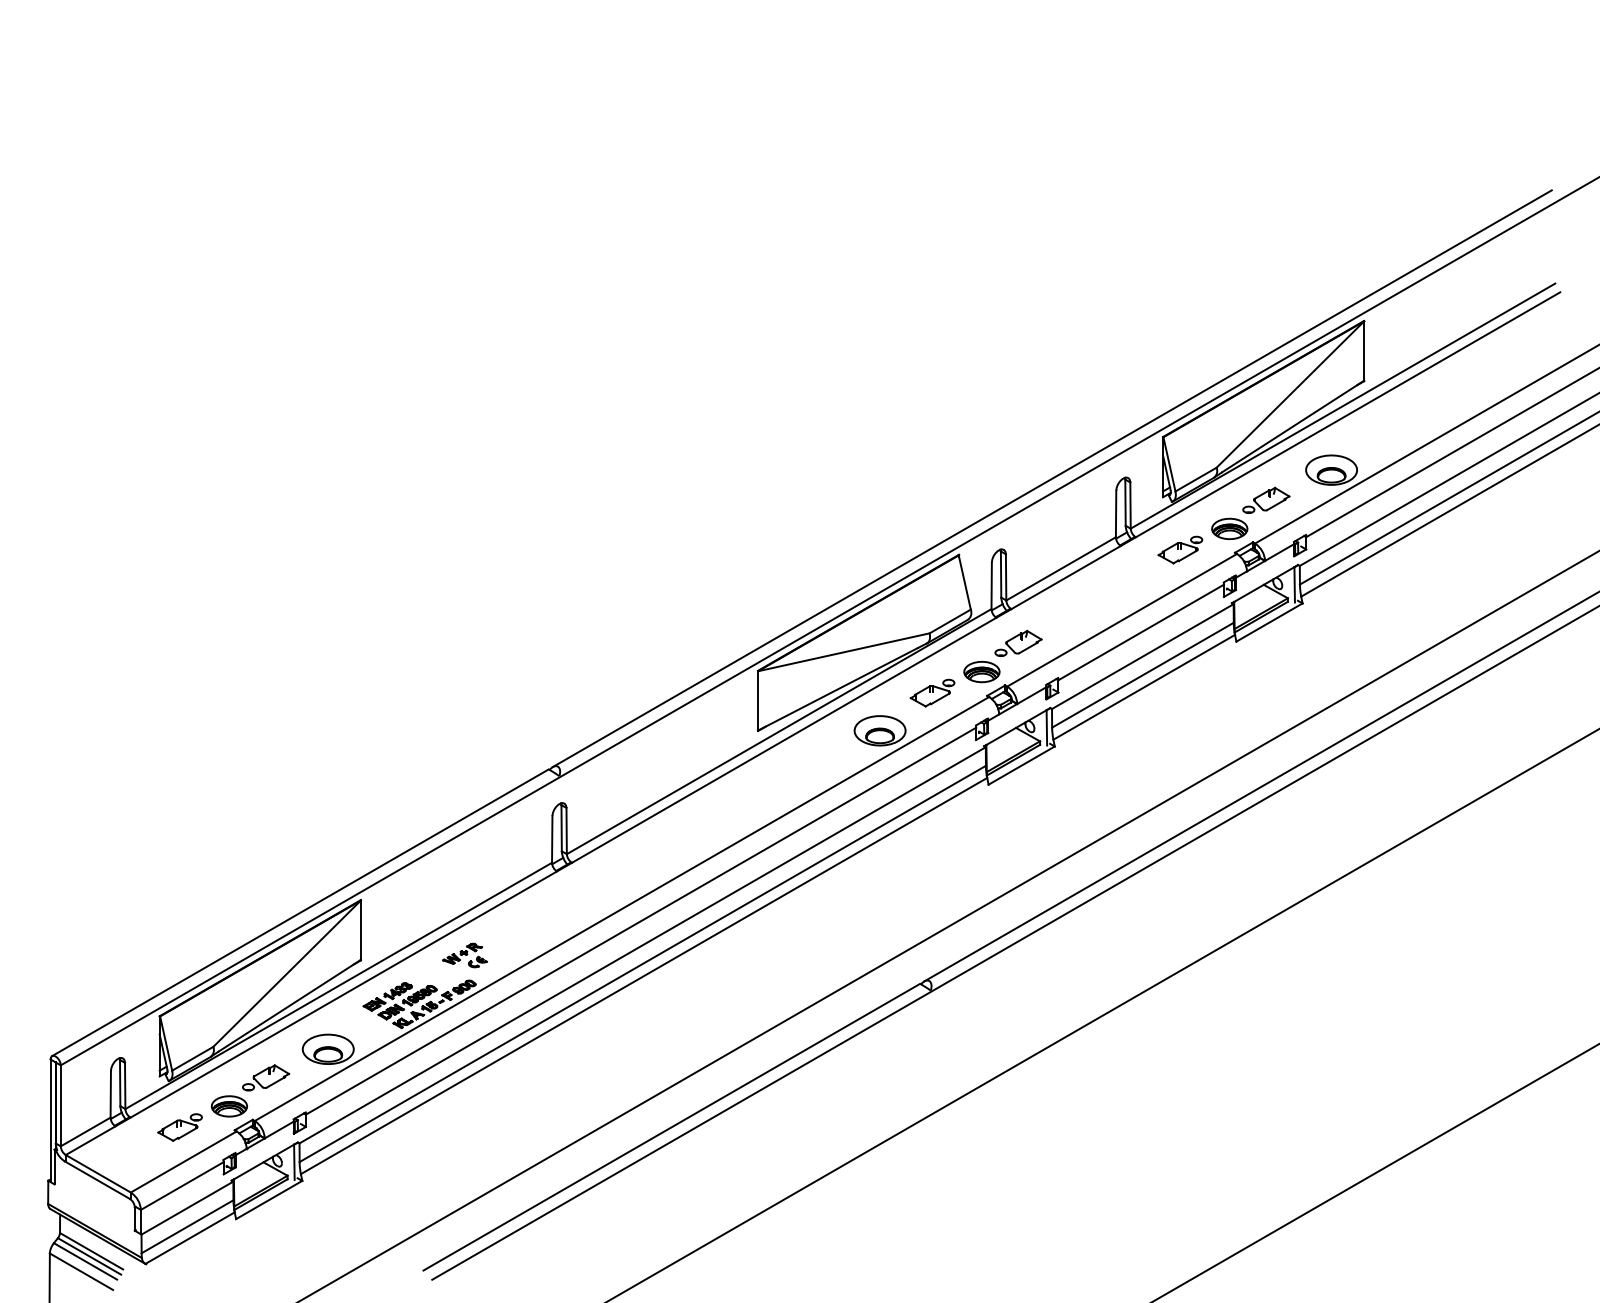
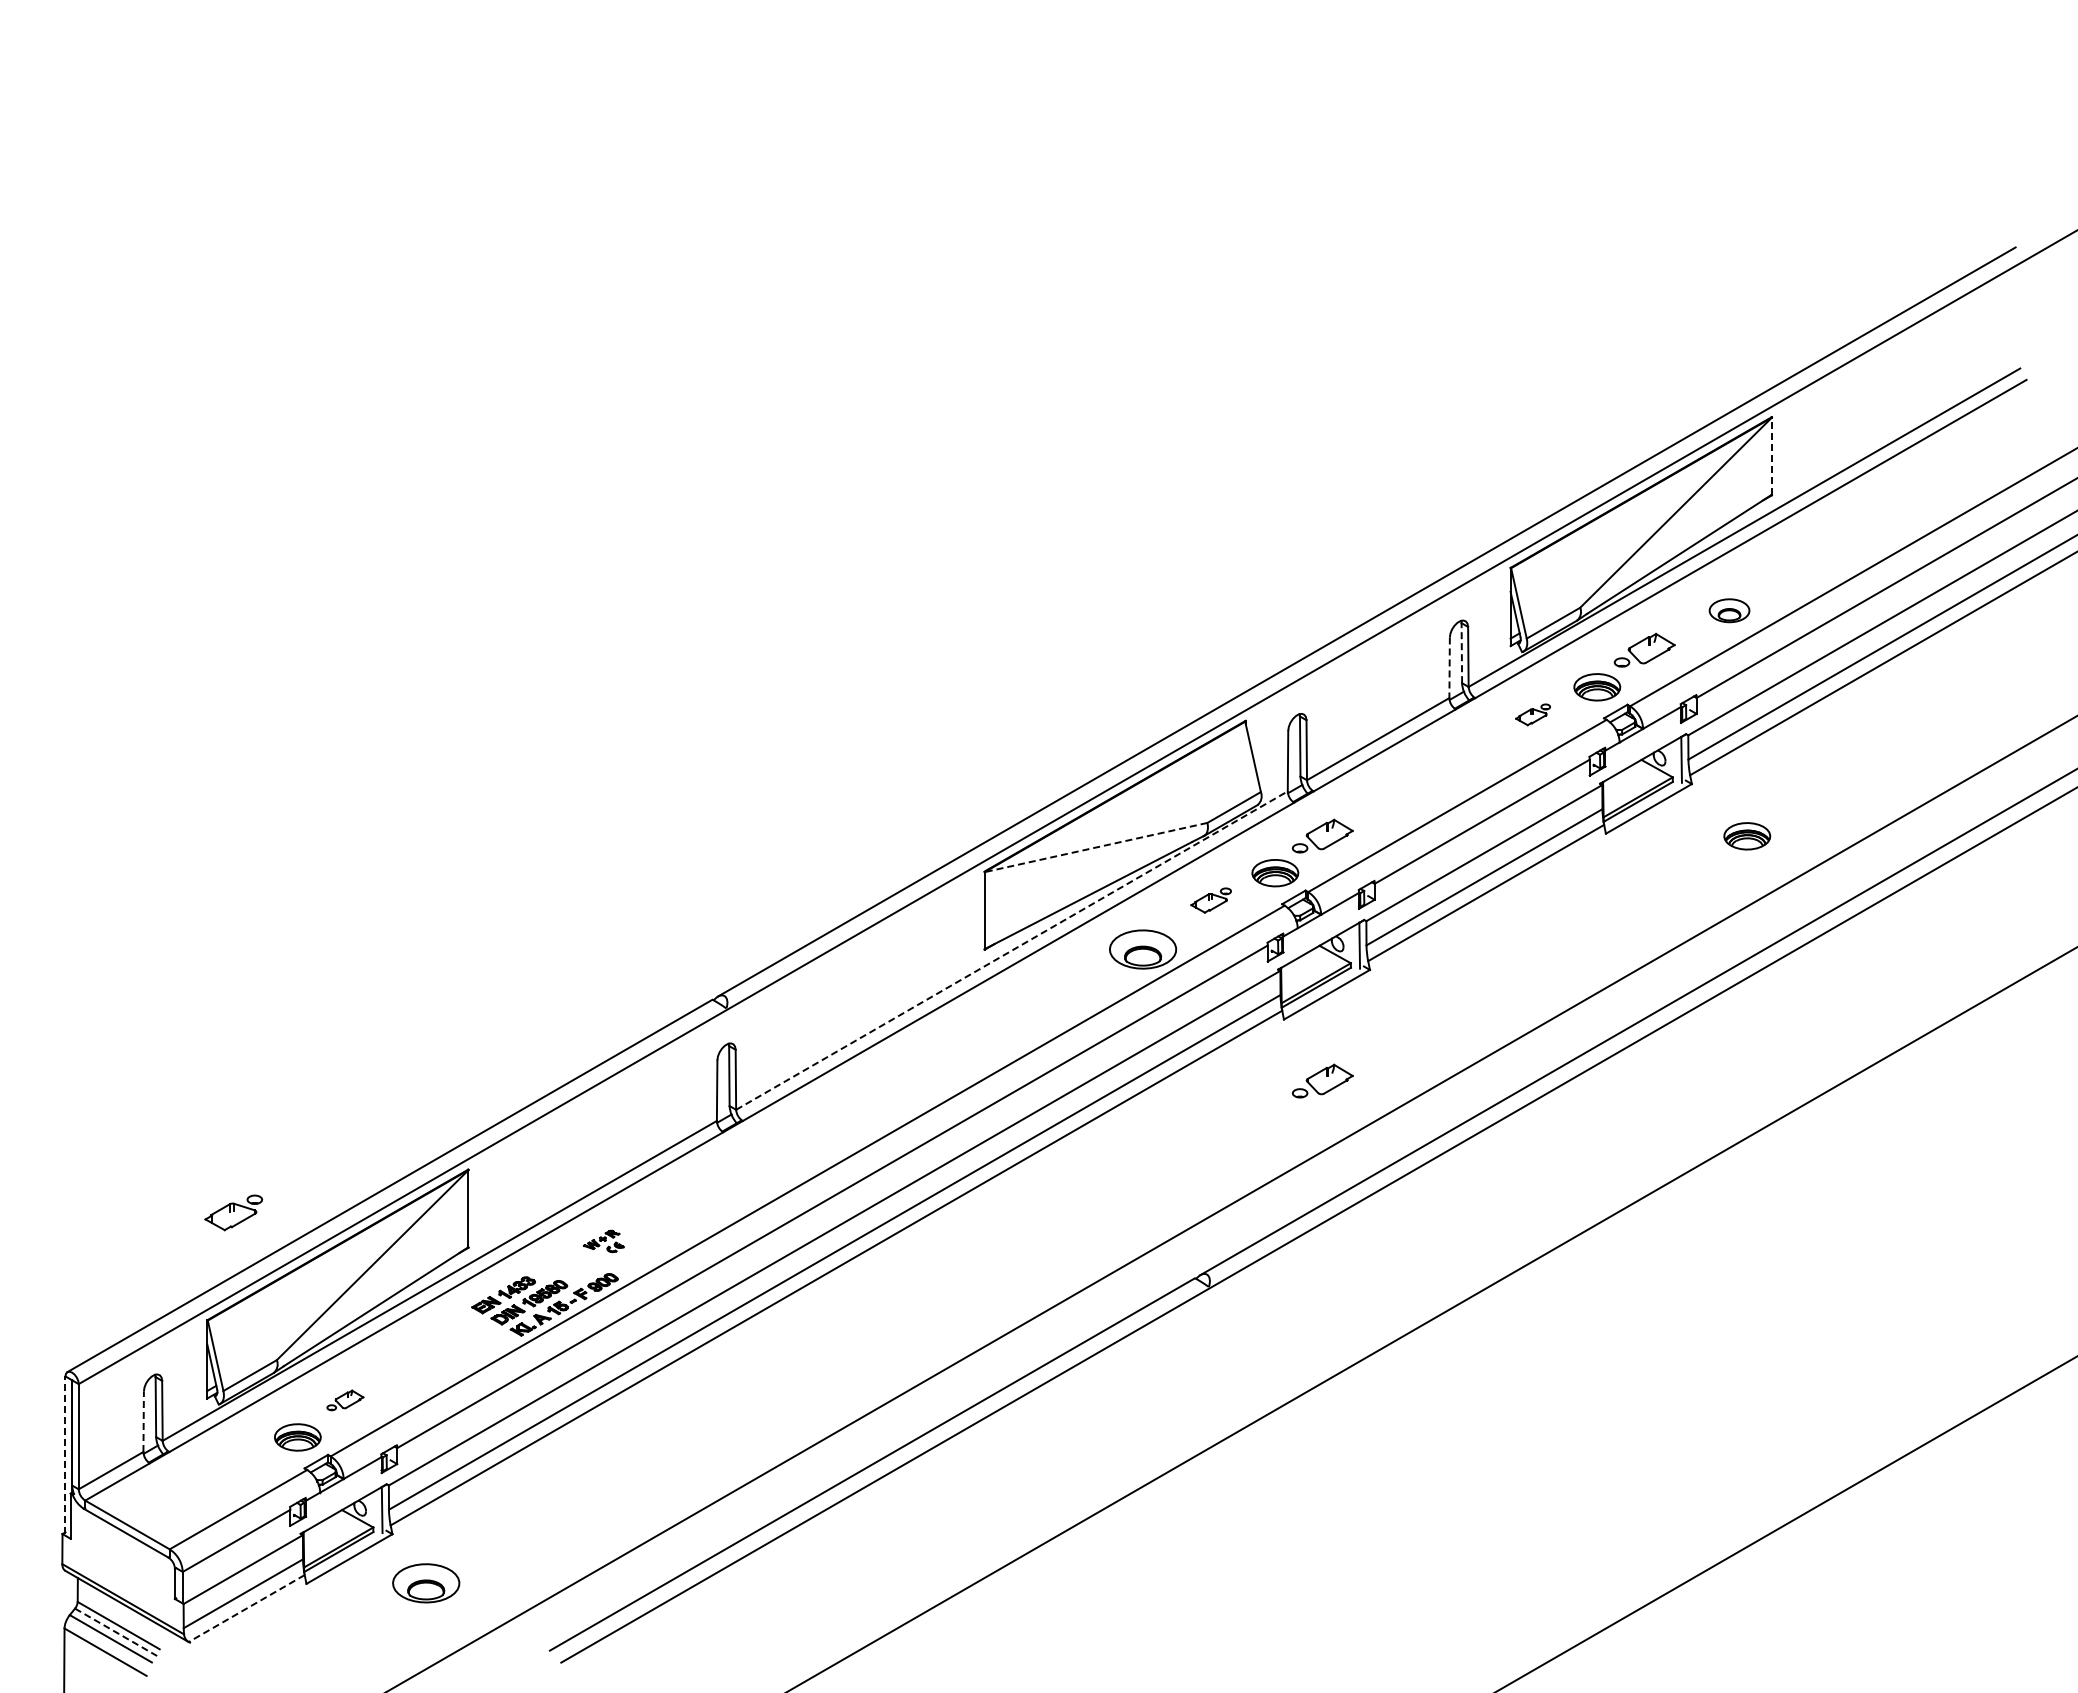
line: (1363, 351) -> (1771, 456), solid -> dashed
part: (1331, 469) -> (1729, 610), size x0.6
line: (1125, 502) -> (1461, 652), solid -> dashed
line: (1116, 514) -> (1449, 668), solid -> dashed
part: (1179, 549) -> (1532, 714), size x0.6
part: (1345, 643) -> (1747, 836), added
line: (843, 652) -> (1095, 847), solid -> dashed
part: (932, 693) -> (1210, 900), size x0.7
line: (779, 731) -> (1012, 950), solid -> dashed
part: (1018, 831) -> (1322, 1080), added
part: (464, 955) -> (603, 1241), size x0.7
part: (328, 1049) -> (426, 1583), moved
part: (266, 1077) -> (345, 1400), size x0.6
line: (110, 1094) -> (143, 1421), solid -> dashed
line: (50, 1120) -> (65, 1455), solid -> dashed
part: (179, 1127) -> (233, 1212), moved
line: (189, 1238) -> (246, 1608), solid -> dashed
line: (89, 1256) -> (116, 1632), solid -> dashed

